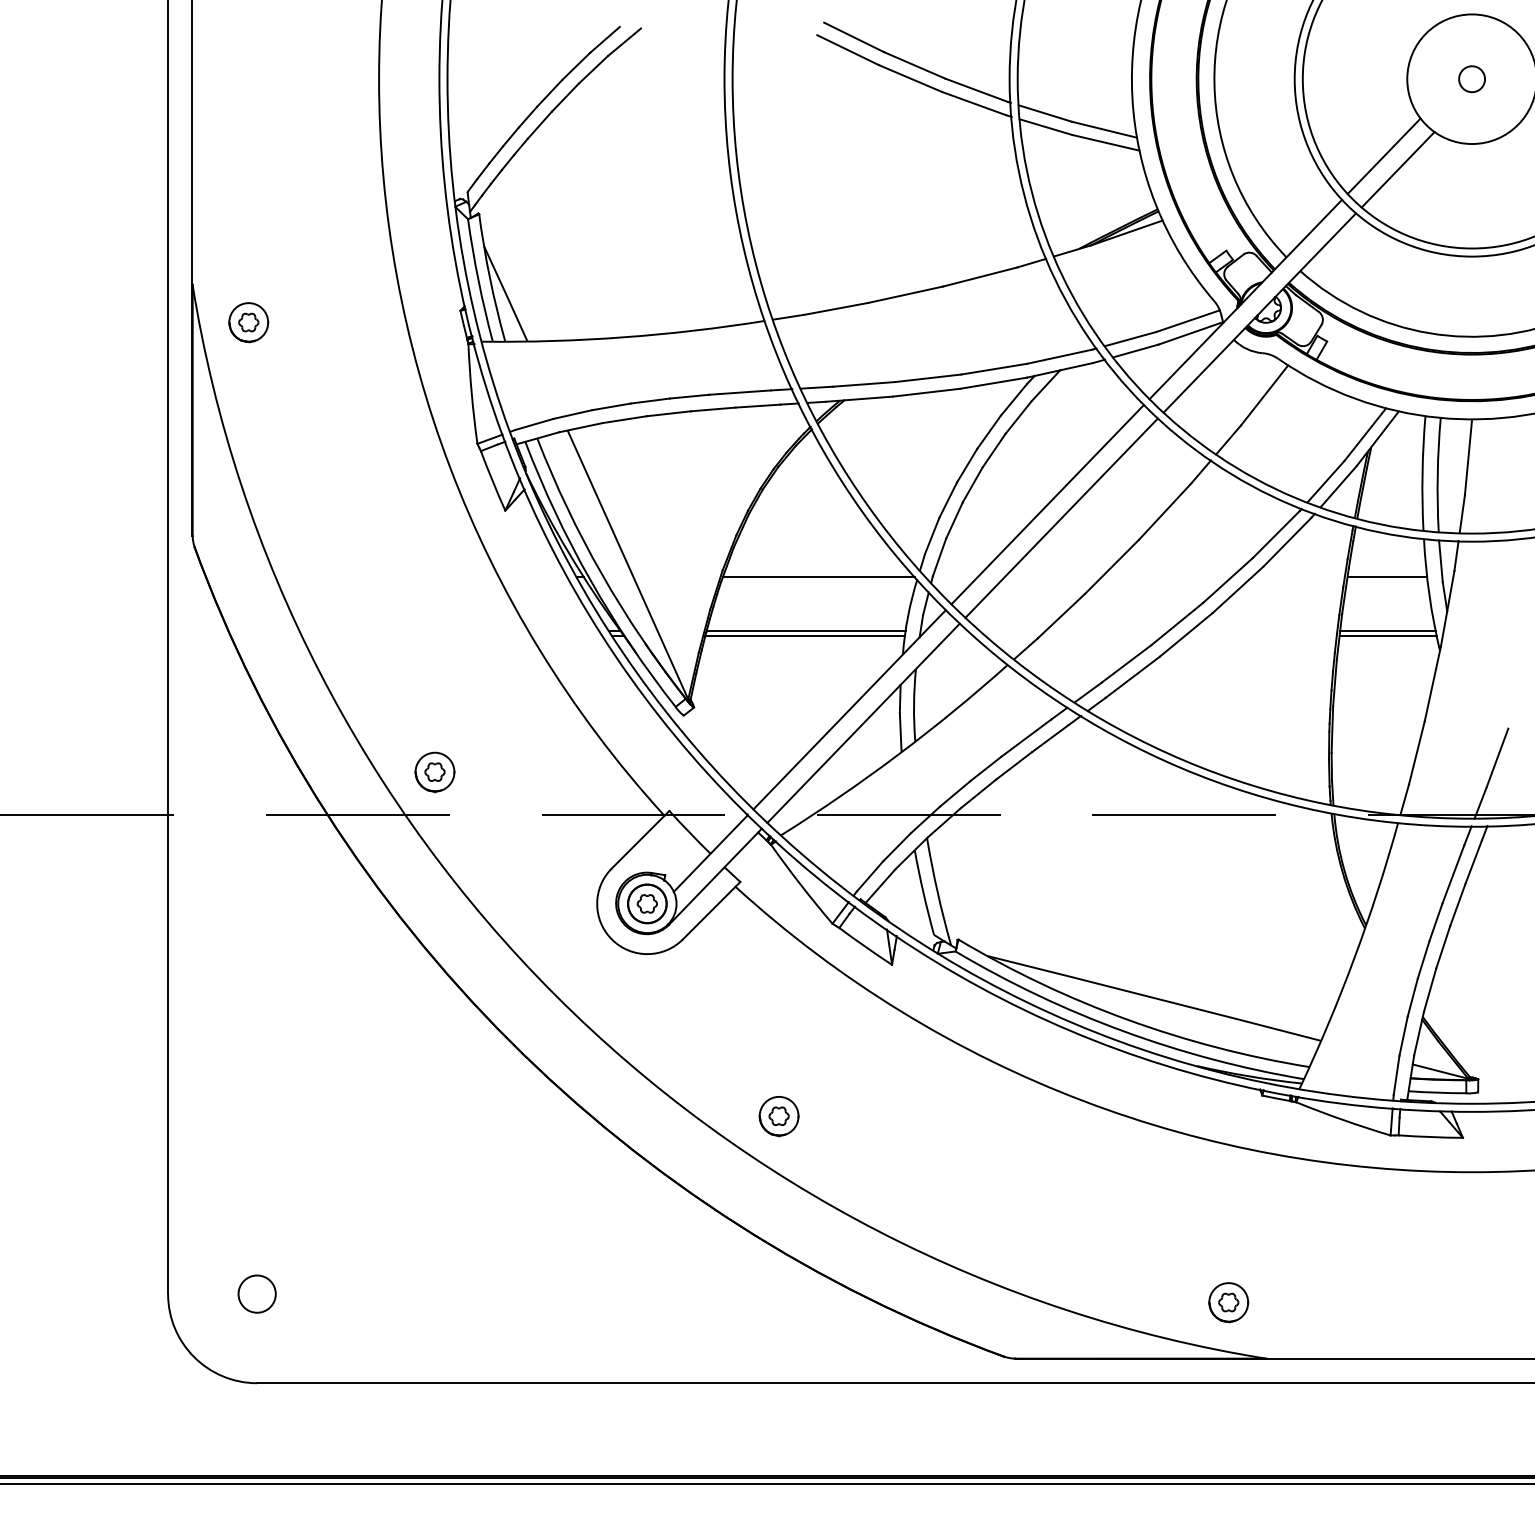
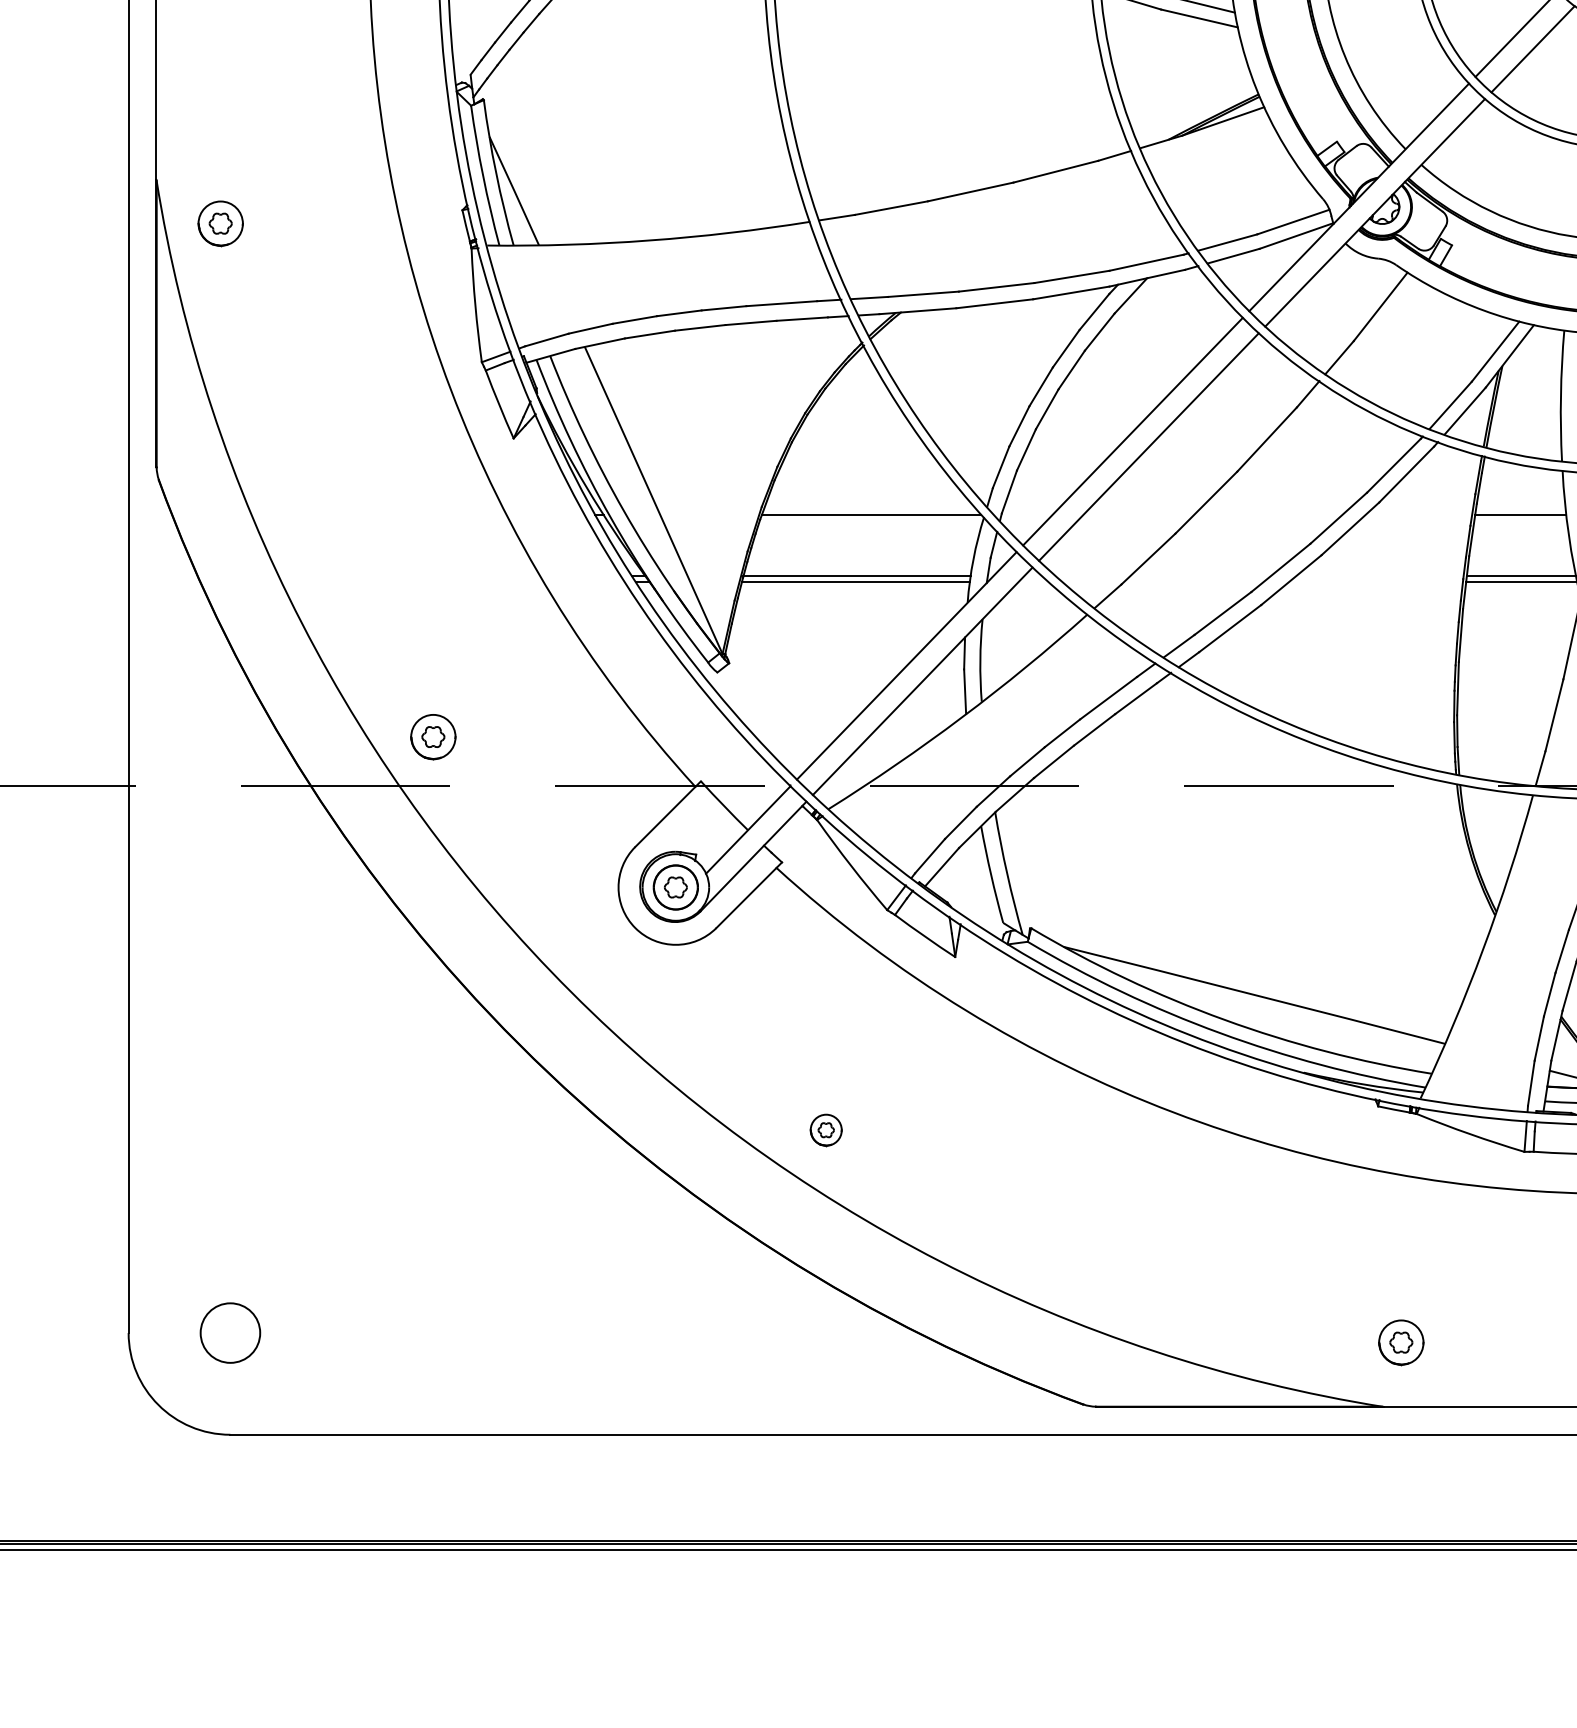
part: (778, 1116) -> (825, 1130), size x0.7
circle: (256, 1293) -> (229, 1332), size x1.4
part: (1228, 1302) -> (1401, 1342), moved

